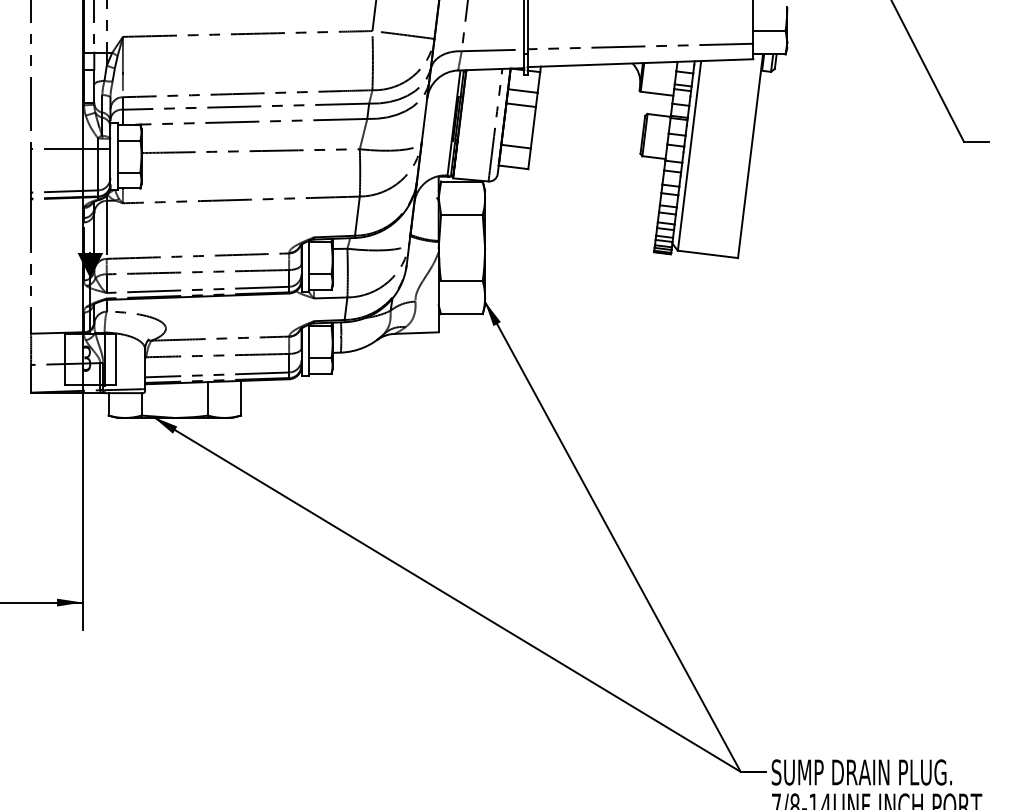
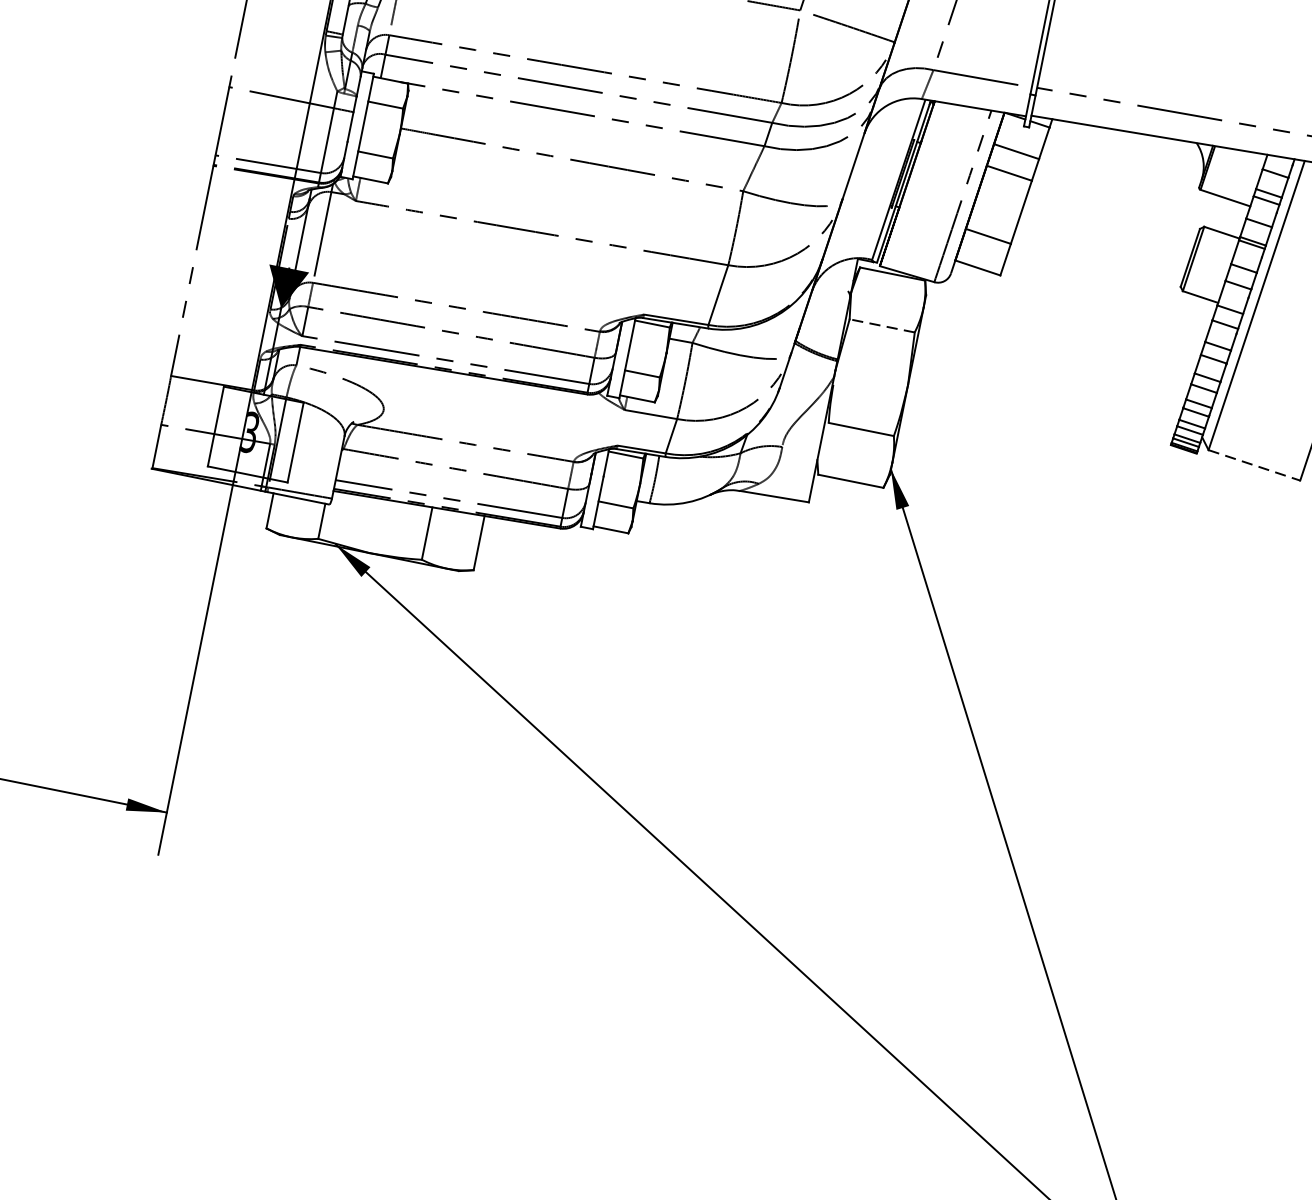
line: (461, 214) -> (881, 325), solid -> dashed
line: (708, 254) -> (1255, 465), solid -> dashed

